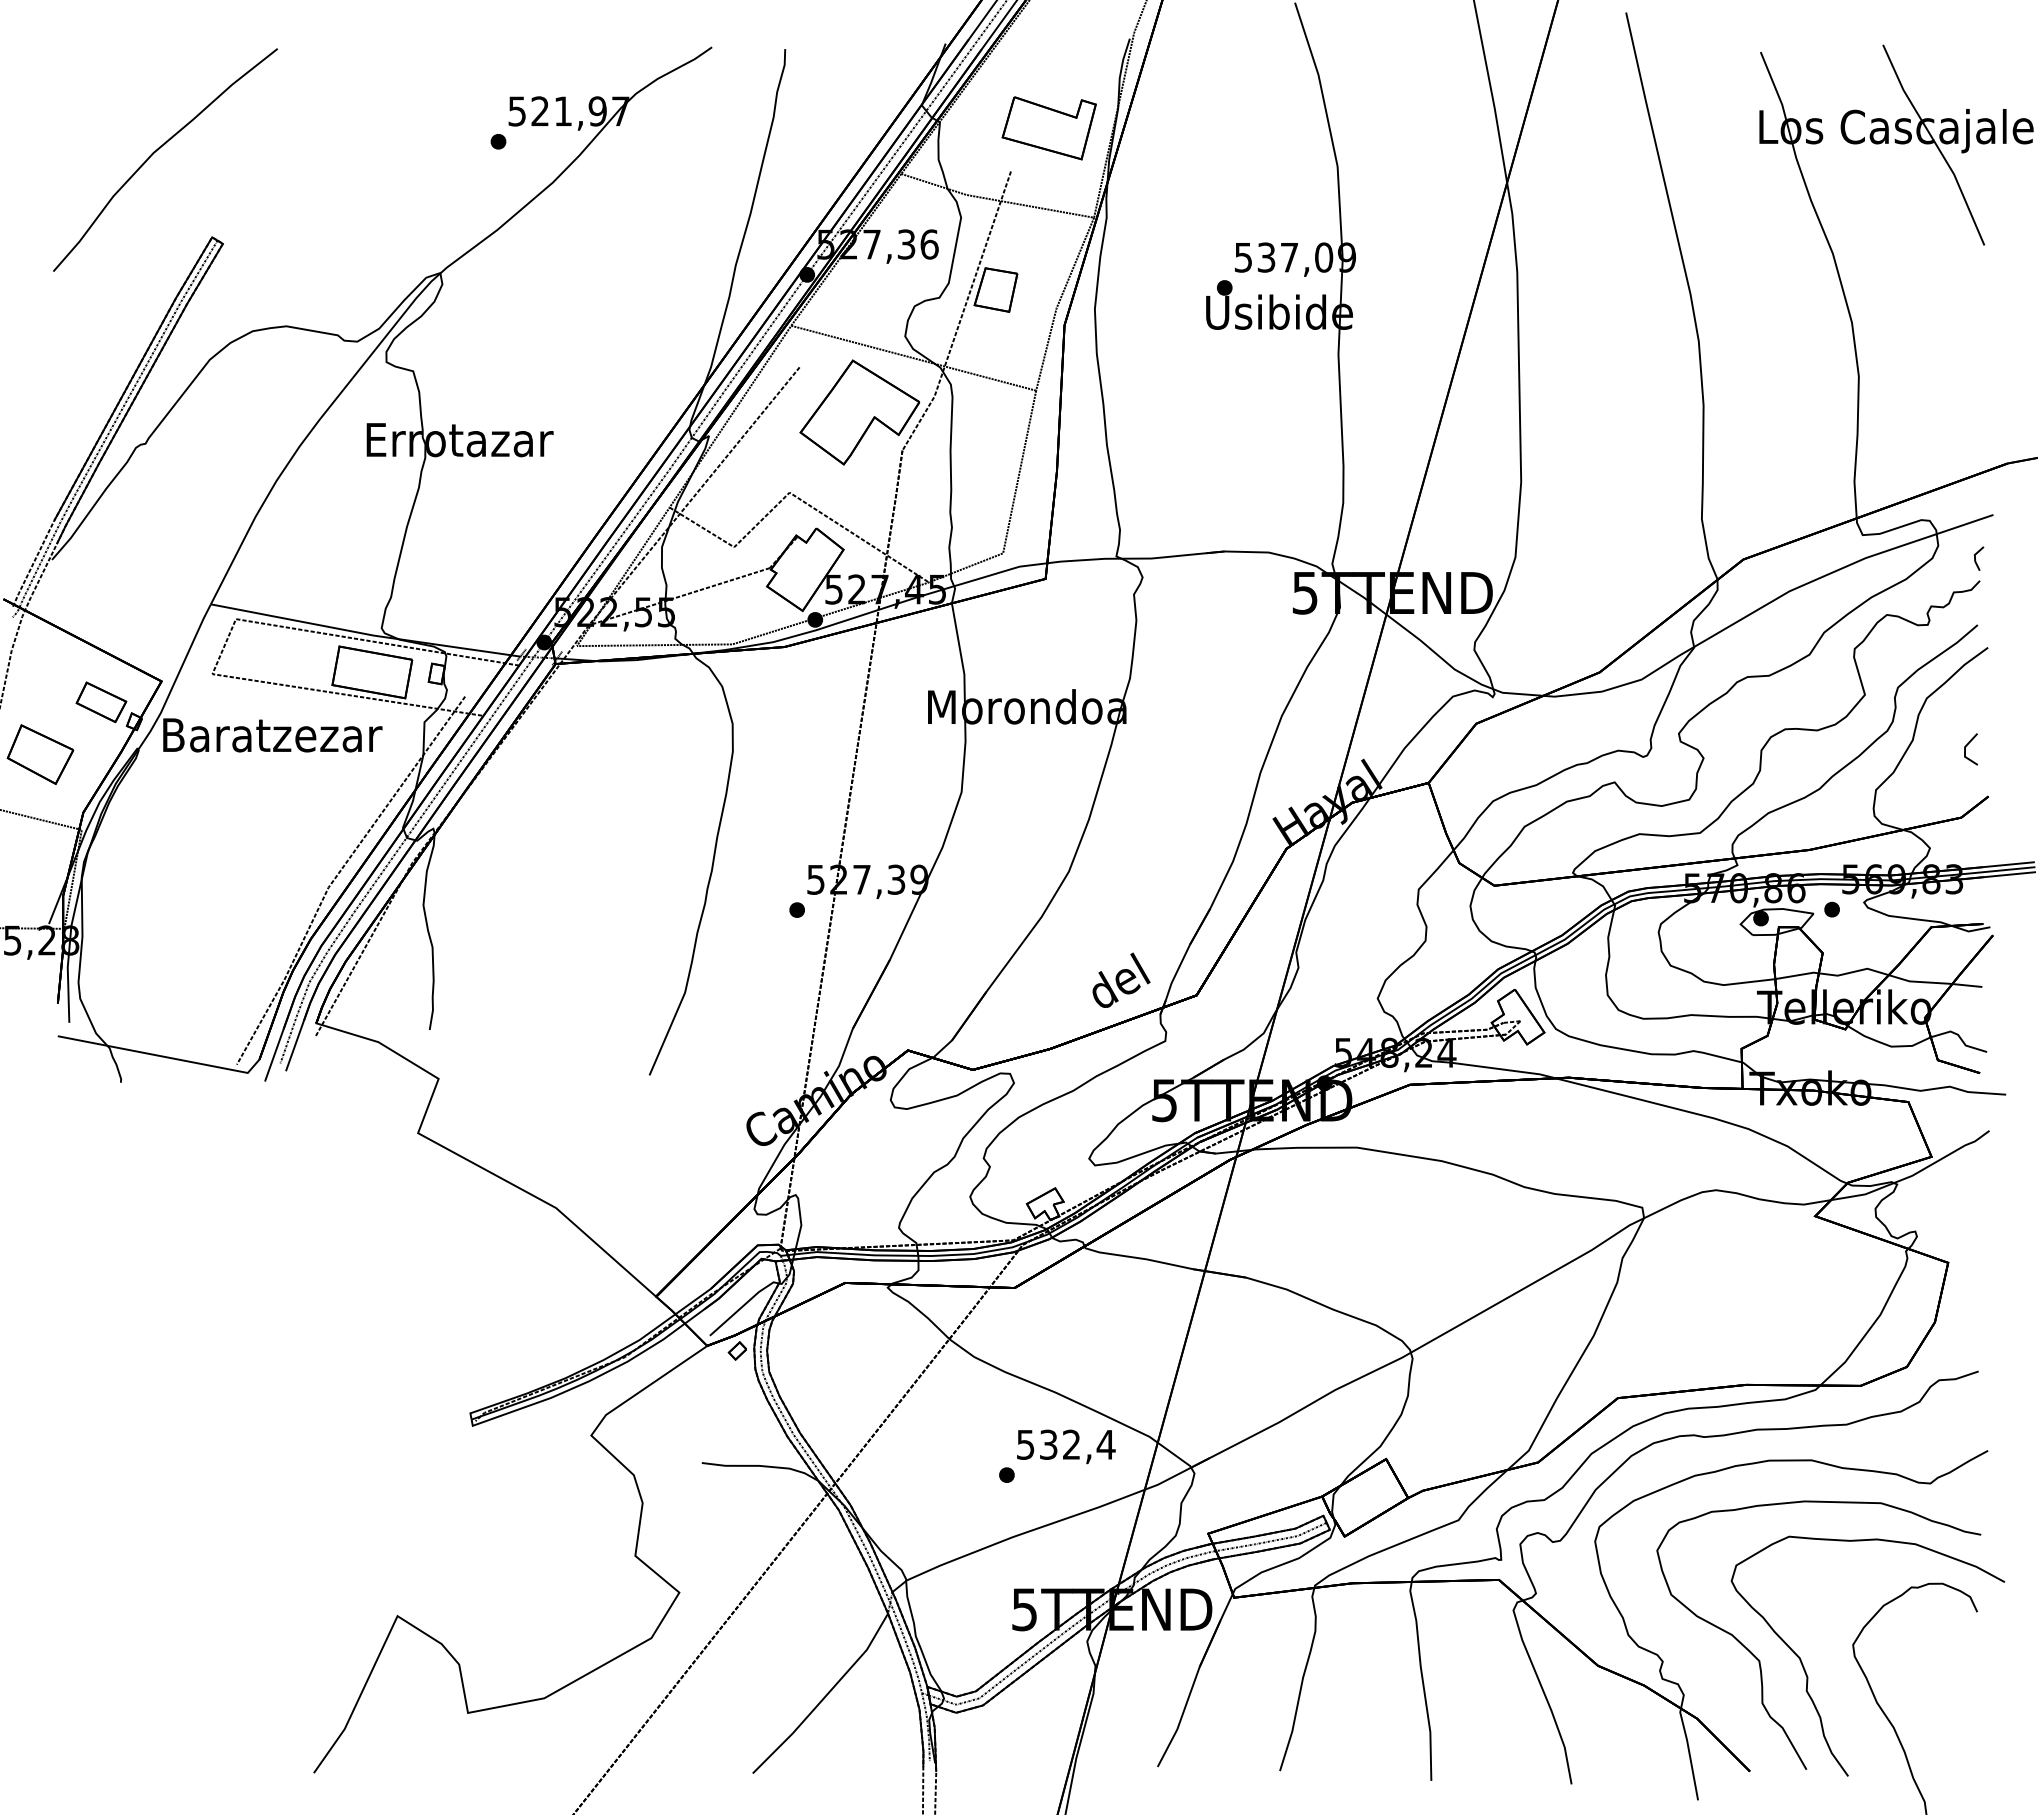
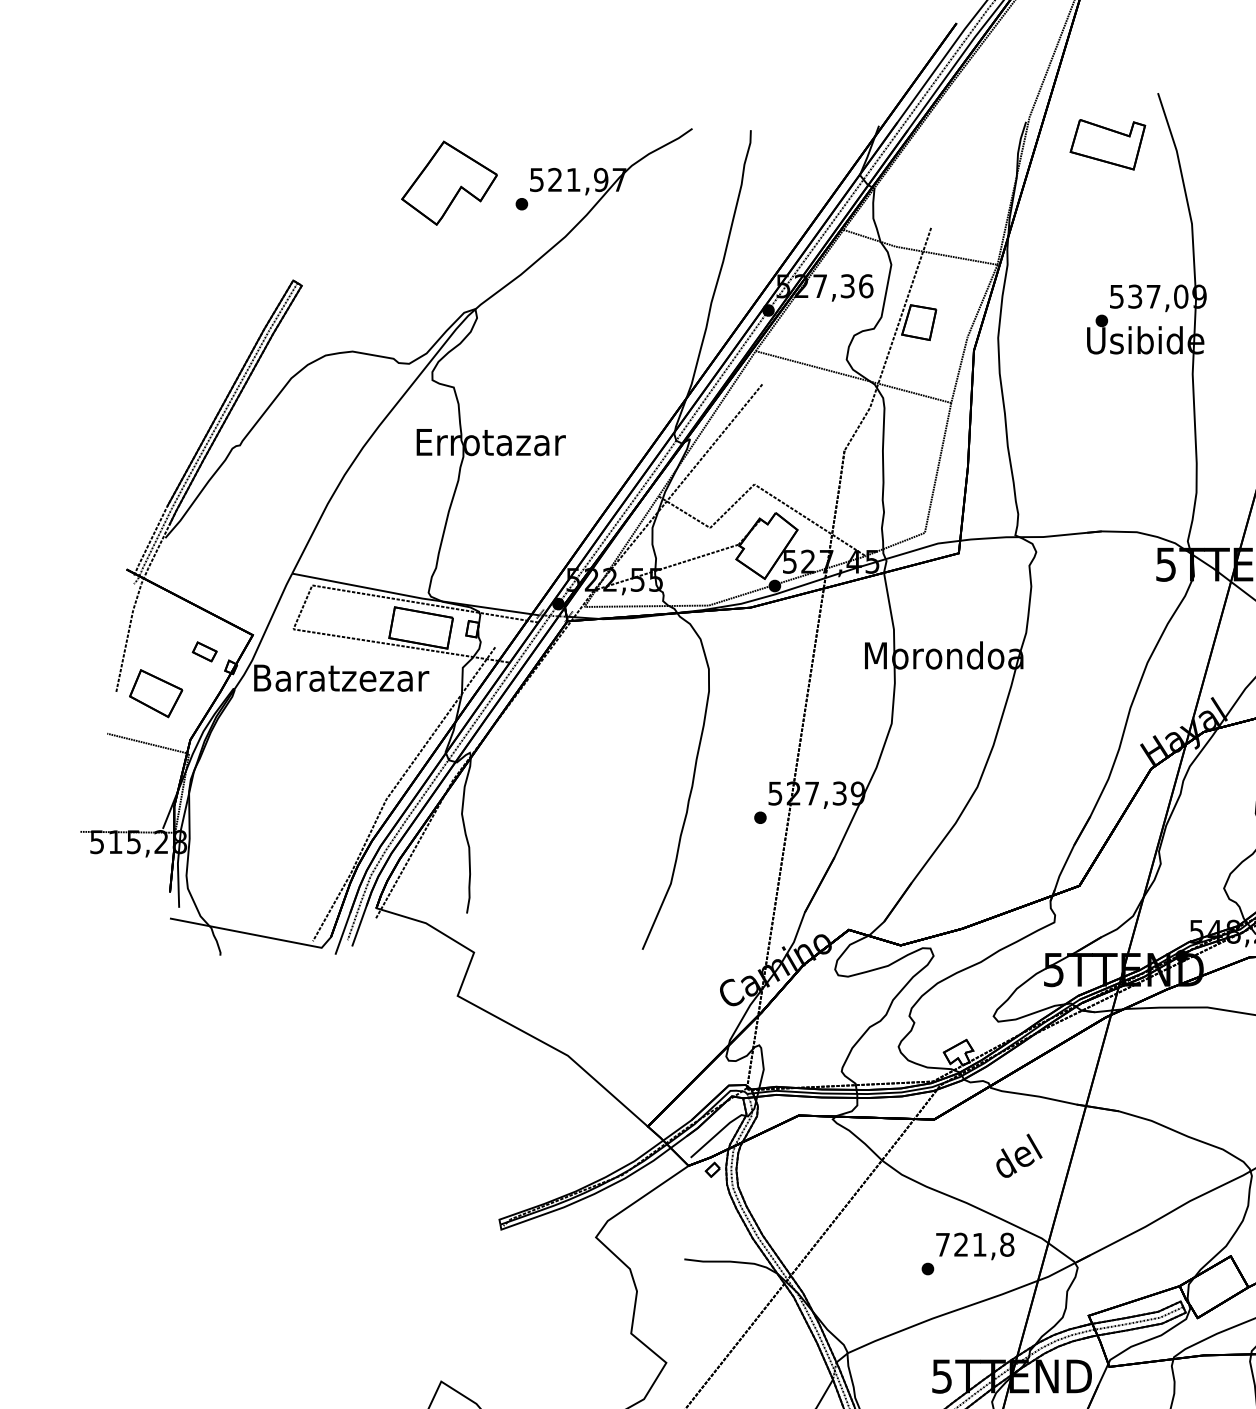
part: (1048, 128) -> (1107, 144), moved
curve: (158, 150) -> (250, 211), removed
part: (859, 412) -> (449, 183), moved
part: (101, 702) -> (204, 652), size x0.6
text: (1121, 979) -> (1019, 1155), moved
text: (1066, 1444) -> (975, 1244), 532,4 -> 721,8

